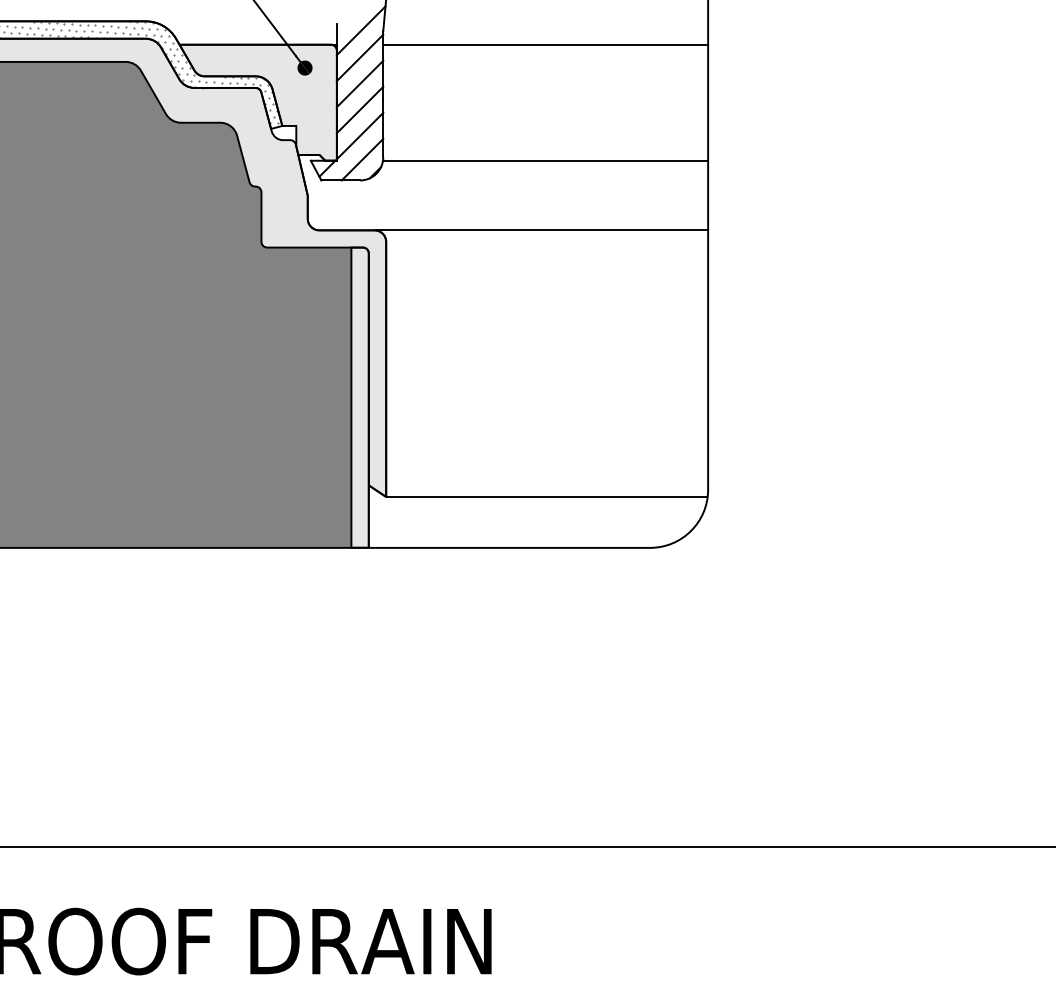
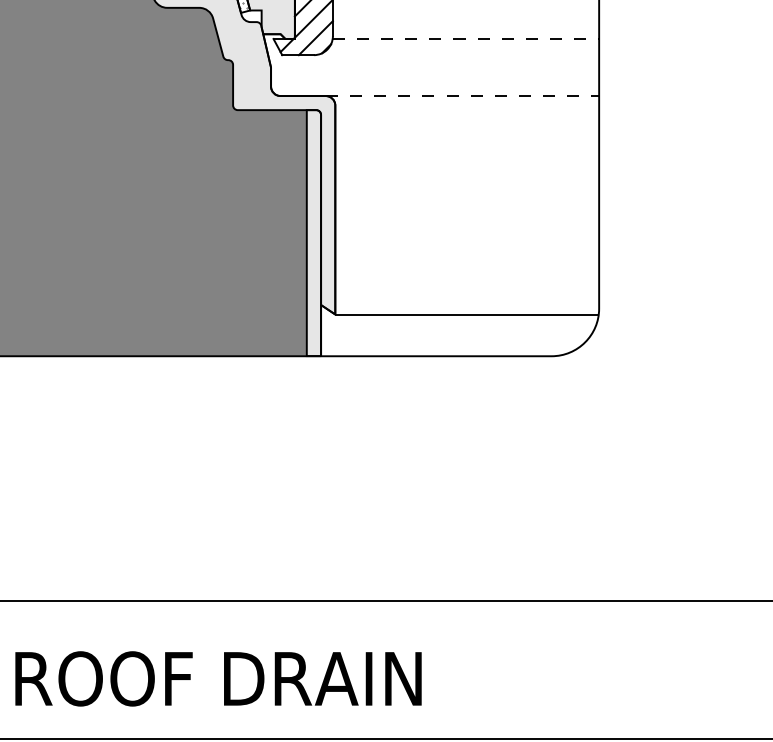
line: (545, 160) -> (465, 38), solid -> dashed
line: (541, 230) -> (462, 96), solid -> dashed

